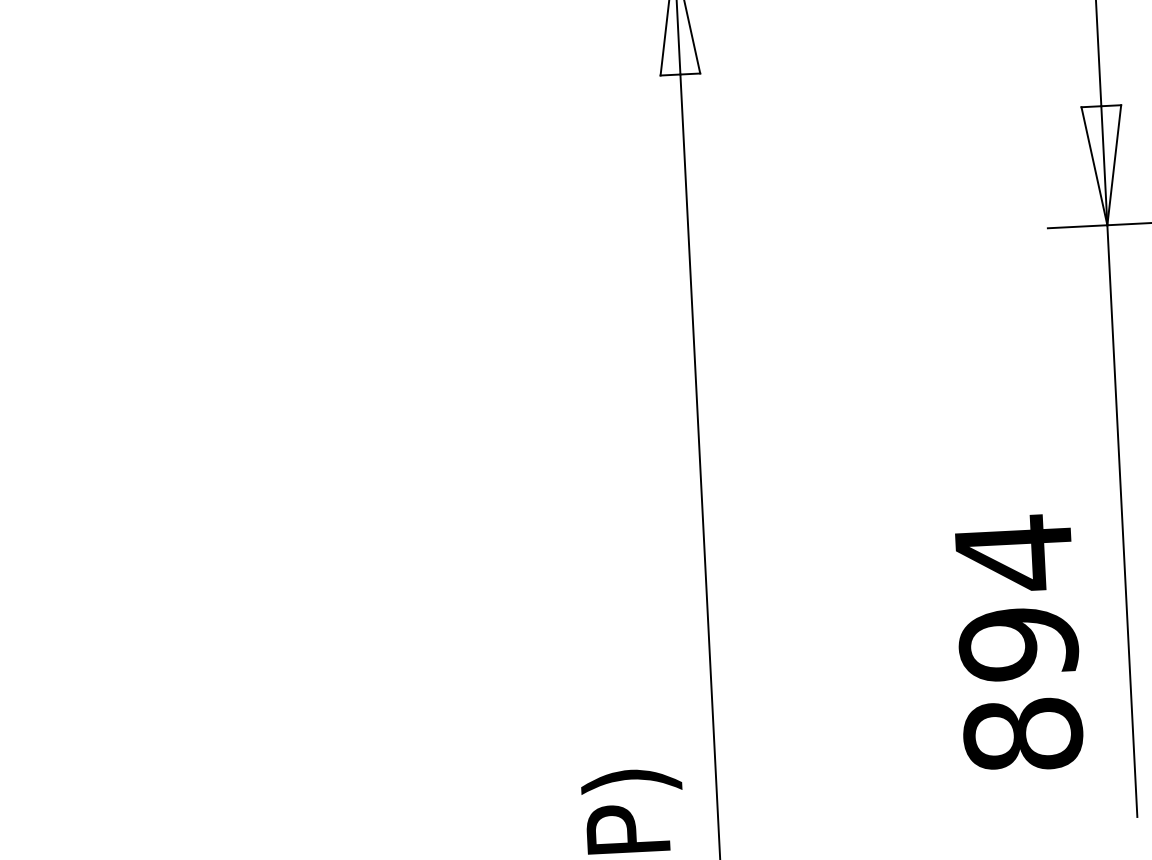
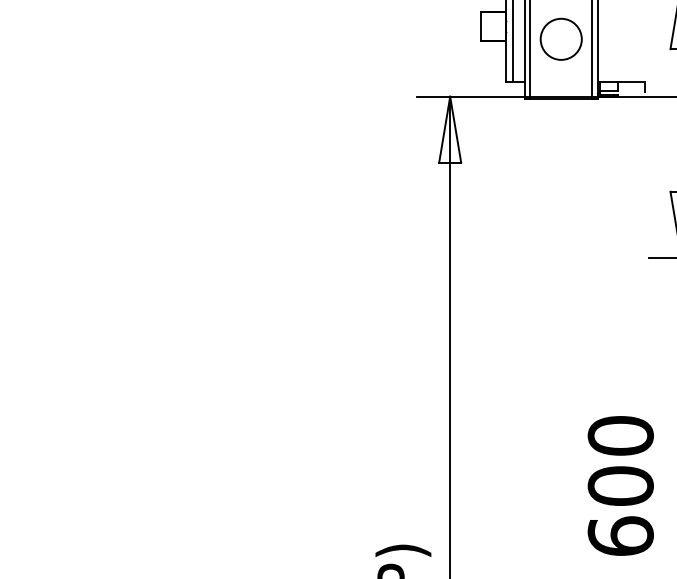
text: (1017, 642) -> (620, 485), 894 -> 600

